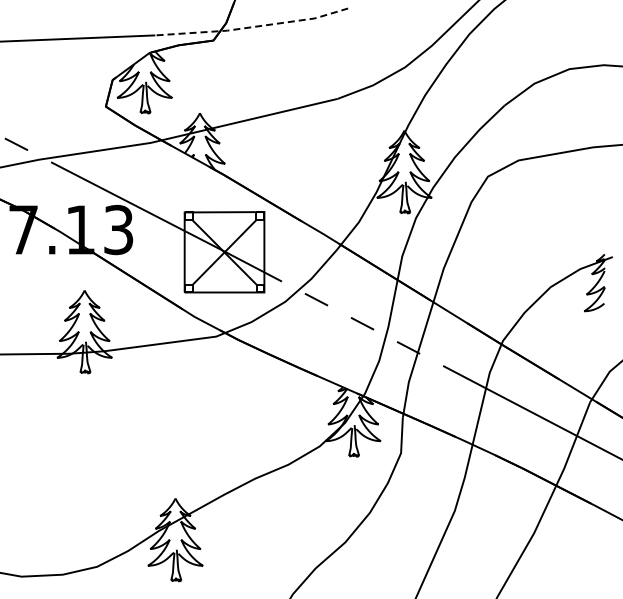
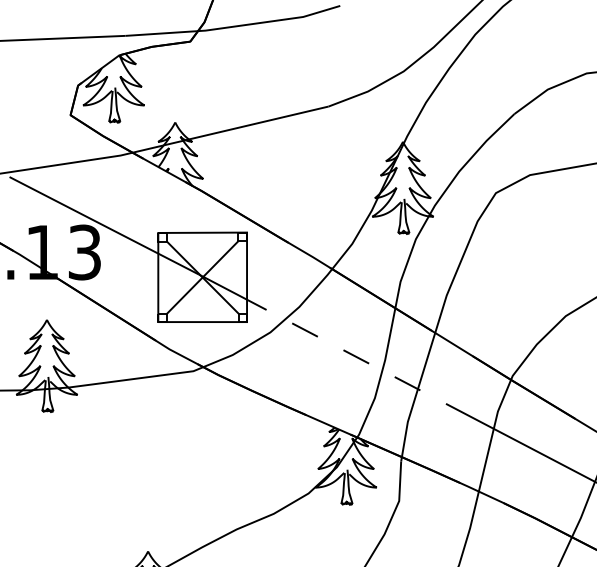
line: (251, 27) -> (232, 27), dashed -> solid

